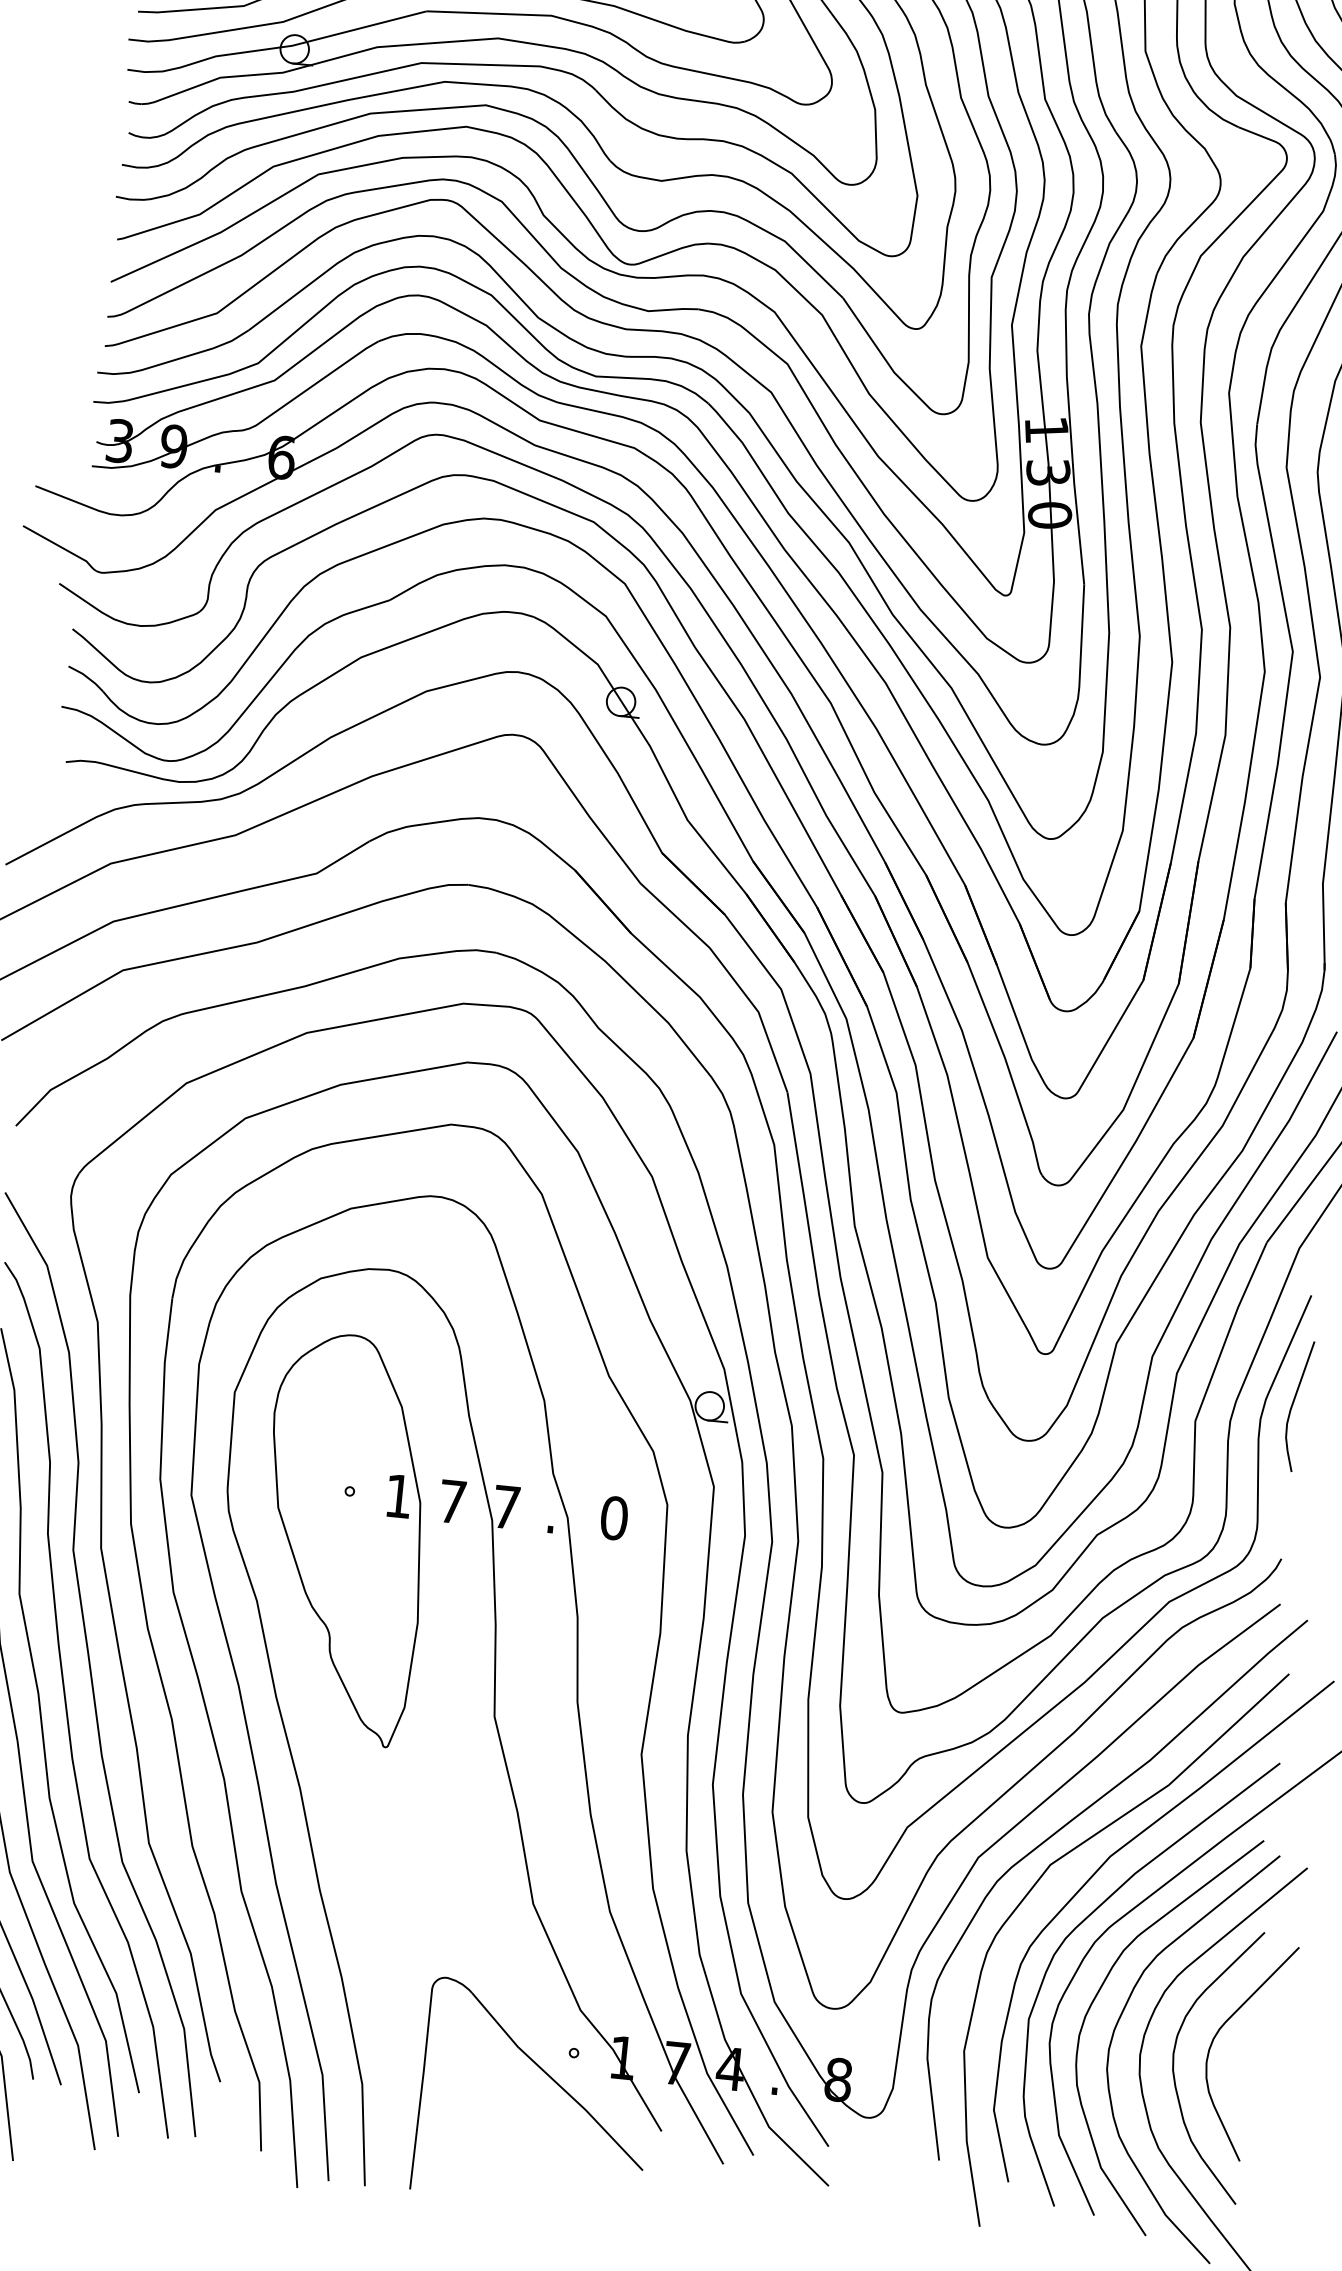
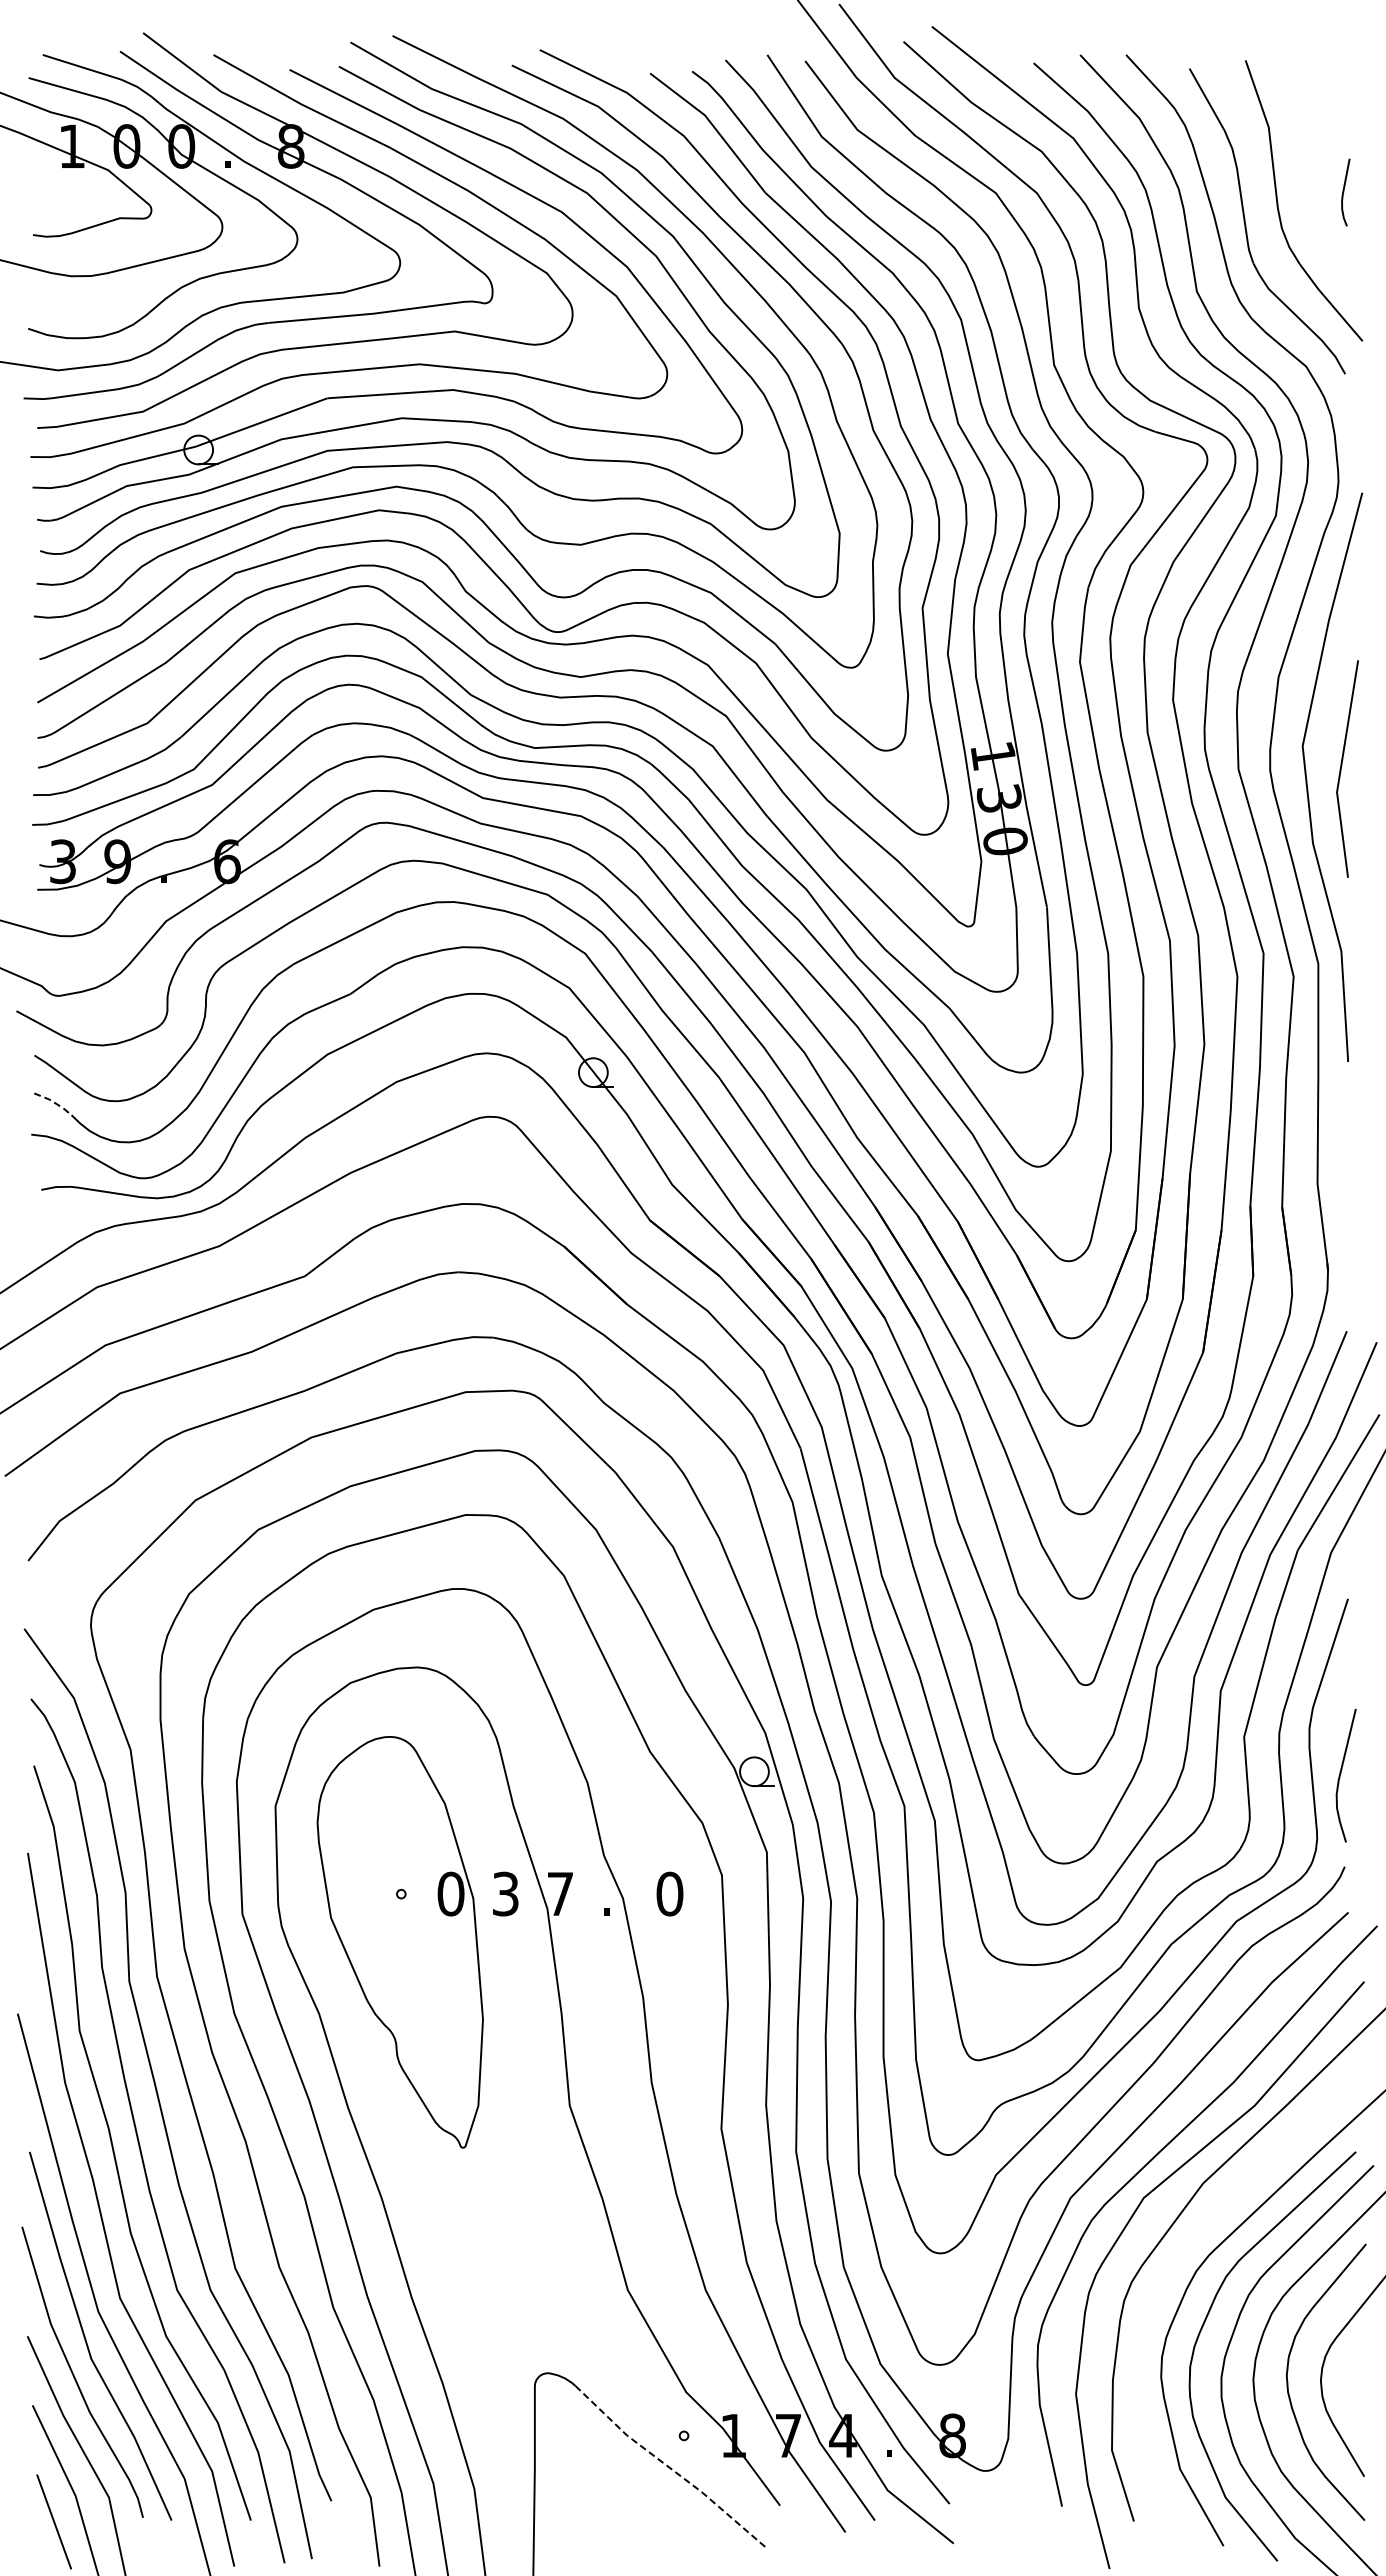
line: (87, 677) -> (54, 1102), solid -> dashed
curve: (1293, 1403) -> (1341, 1773), moved
text: (398, 1495) -> (450, 1893), 1 -> 0
text: (452, 1501) -> (505, 1893), 7 -> 3
curve: (1088, 1917) -> (1187, 2247), removed
line: (556, 2082) -> (669, 2467), solid -> dashed

